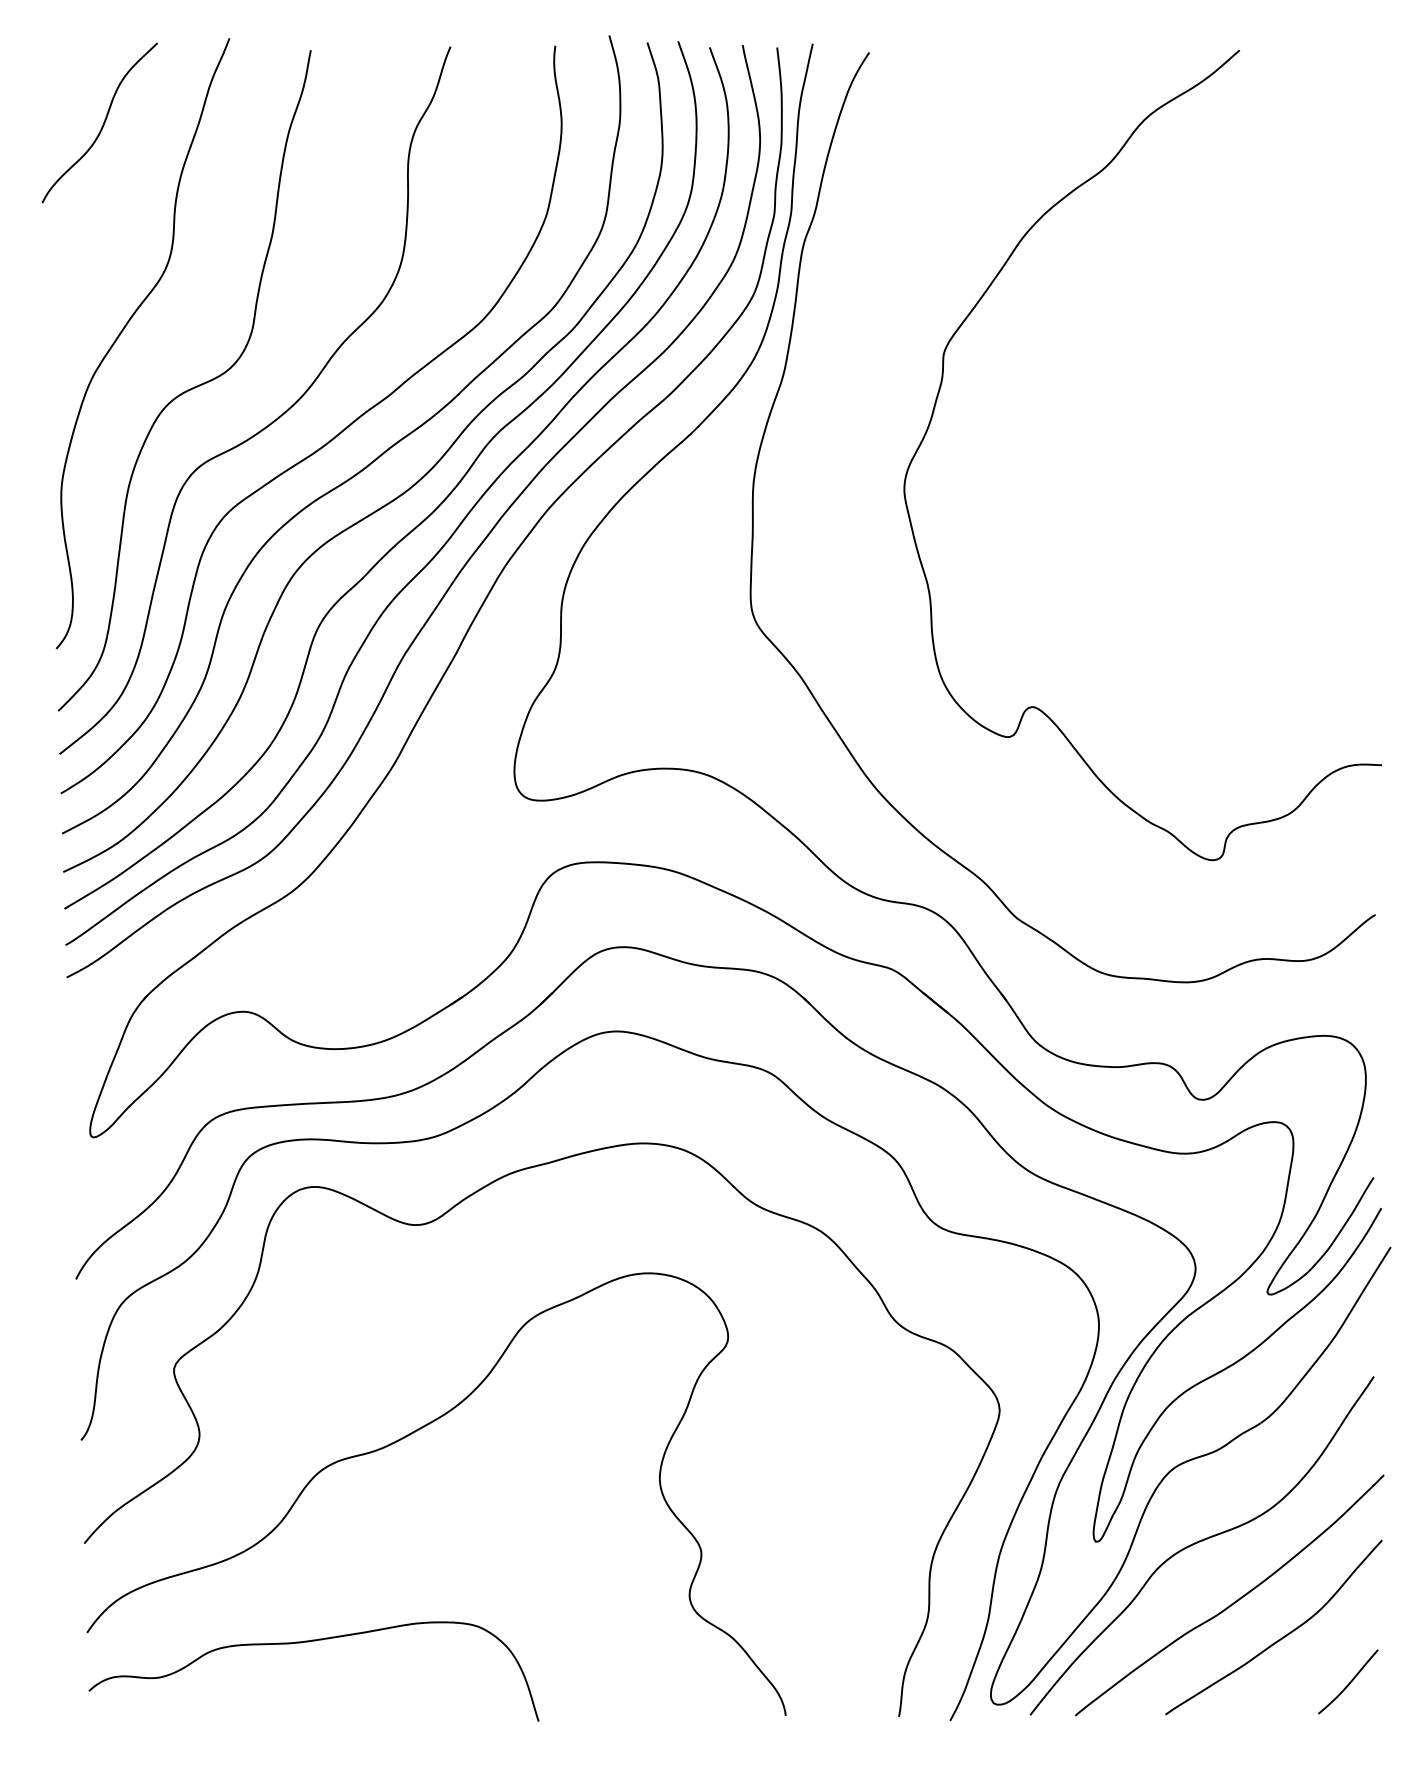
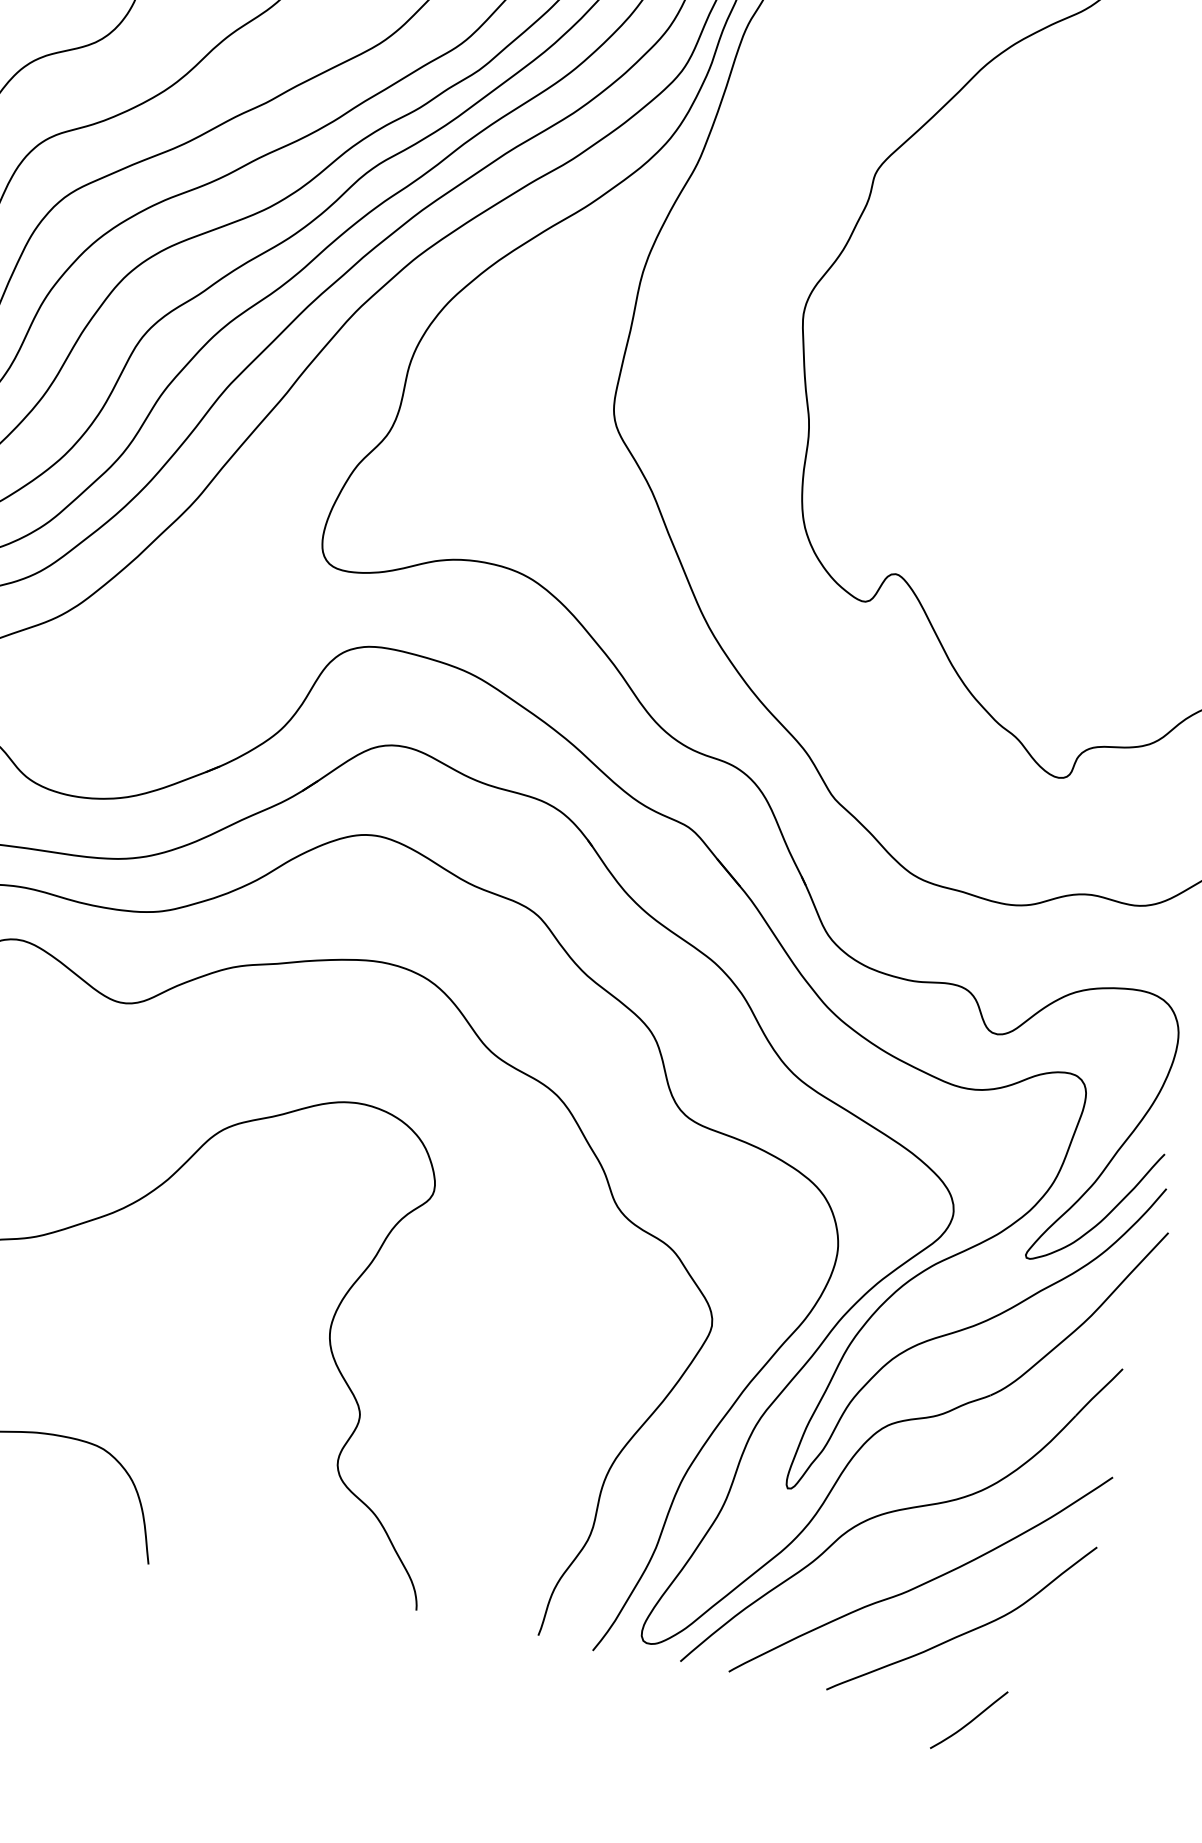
curve: (1349, 1682) -> (970, 1721), moved

